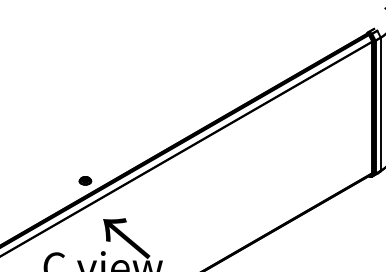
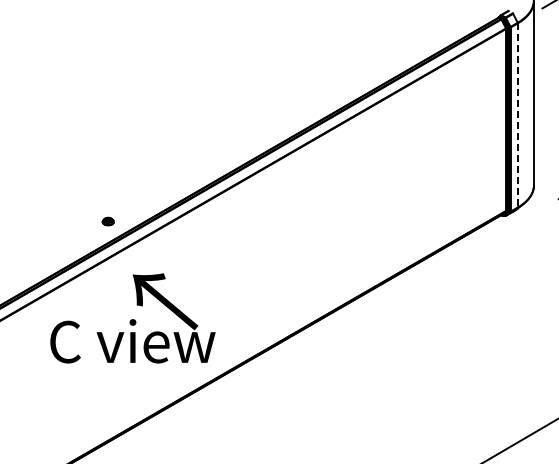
line: (380, 104) -> (517, 115), solid -> dashed
part: (85, 180) -> (108, 221), size x0.7

